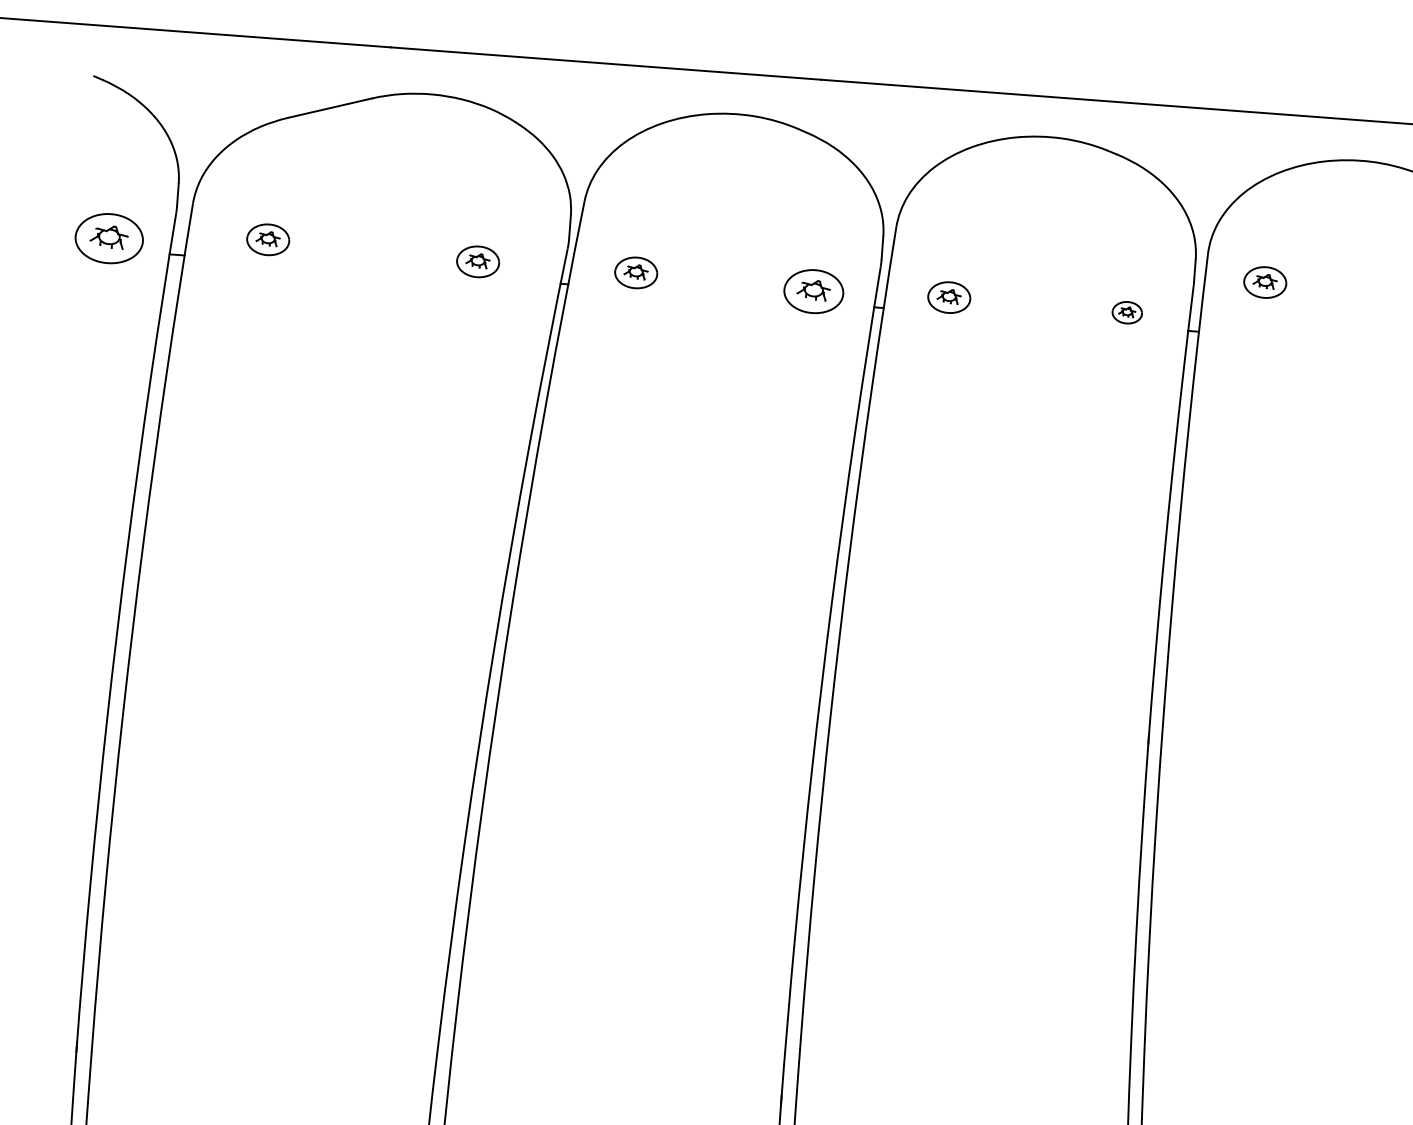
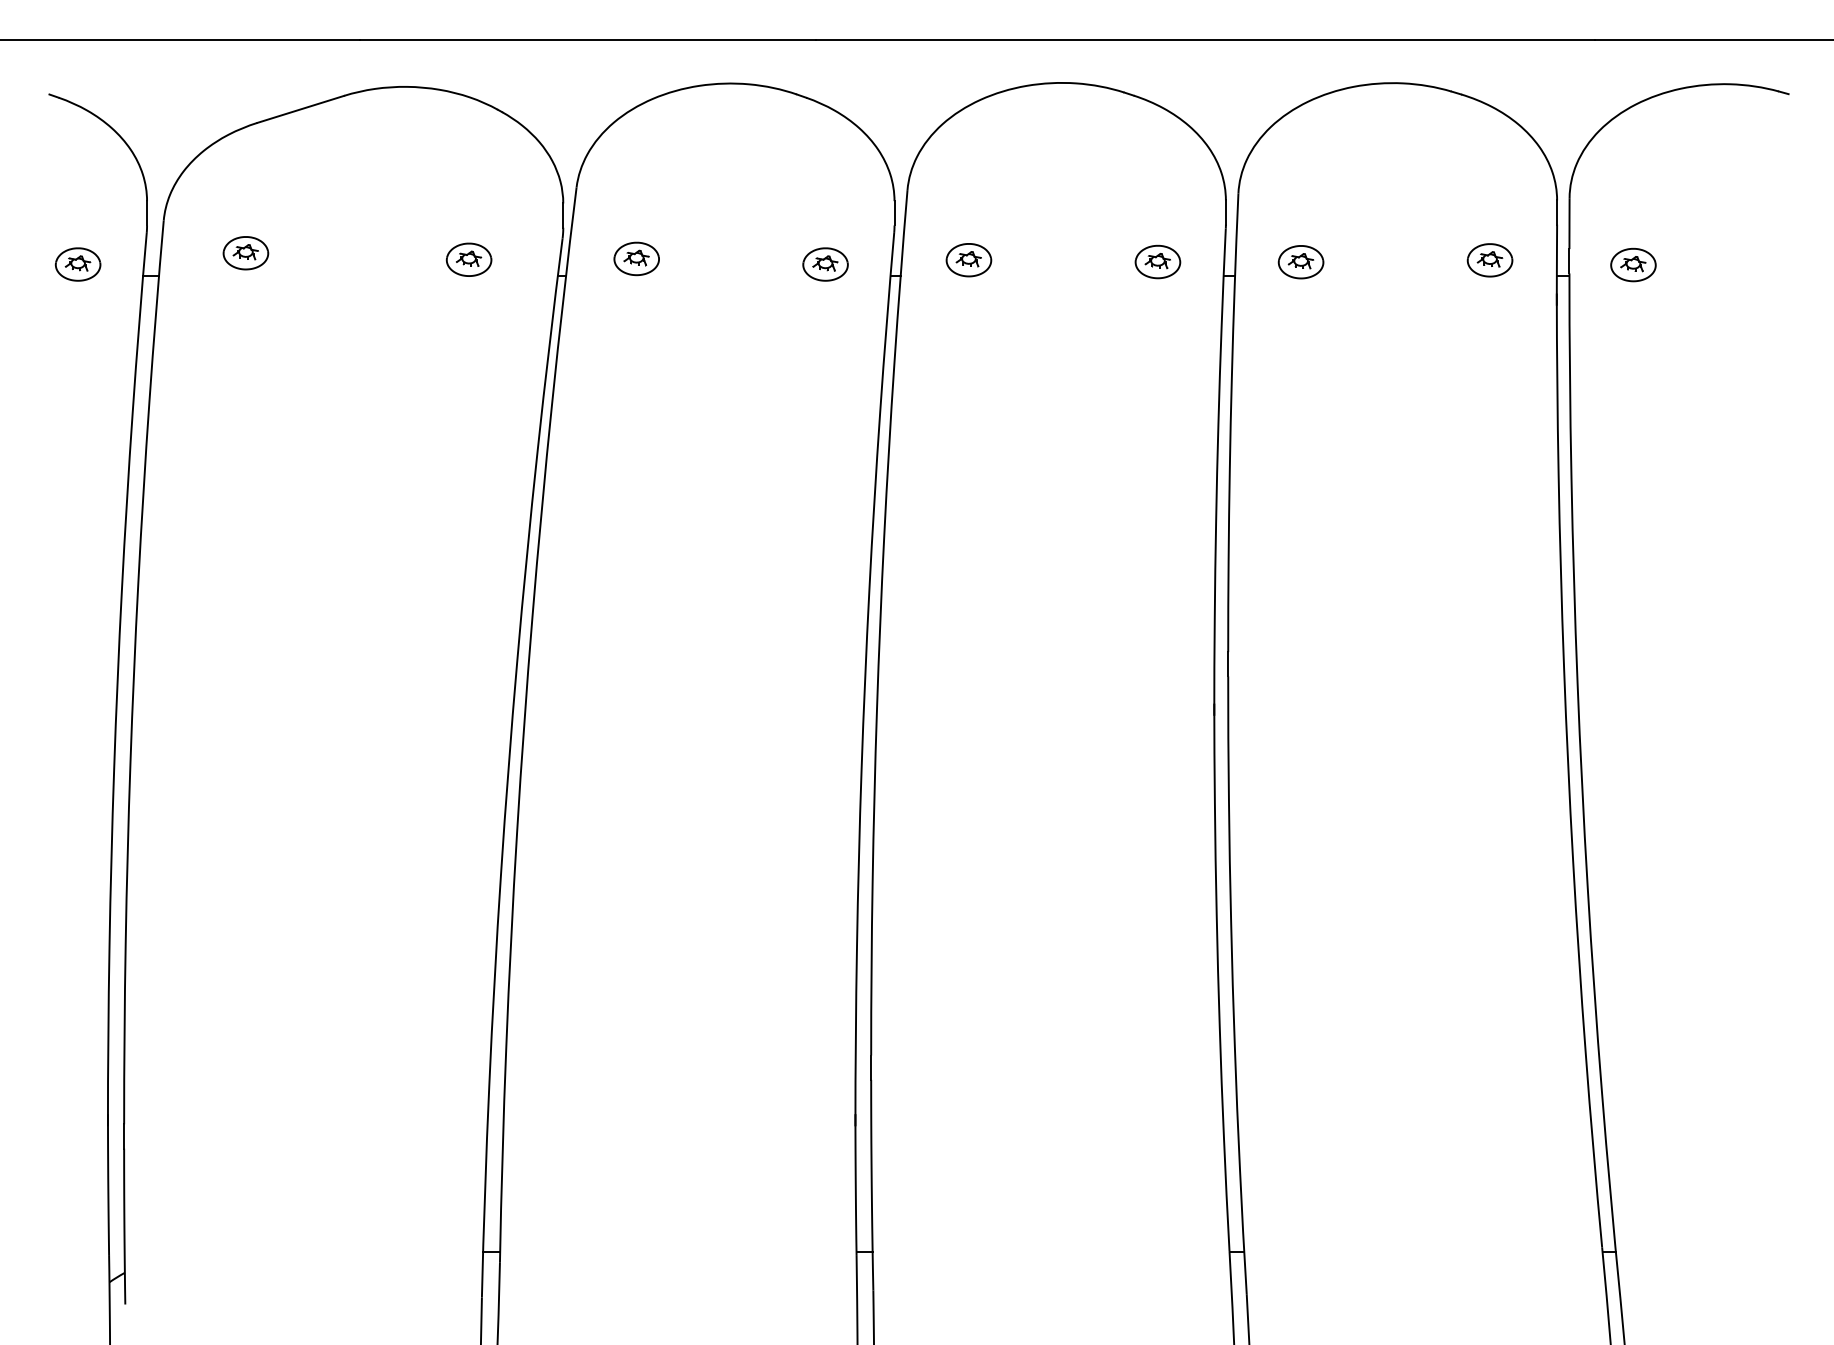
part: (108, 238) -> (77, 264), size x0.62
part: (1264, 282) -> (1300, 262), moved
part: (813, 291) -> (825, 264), size x0.71
part: (1126, 312) -> (1157, 261), size x1.43

